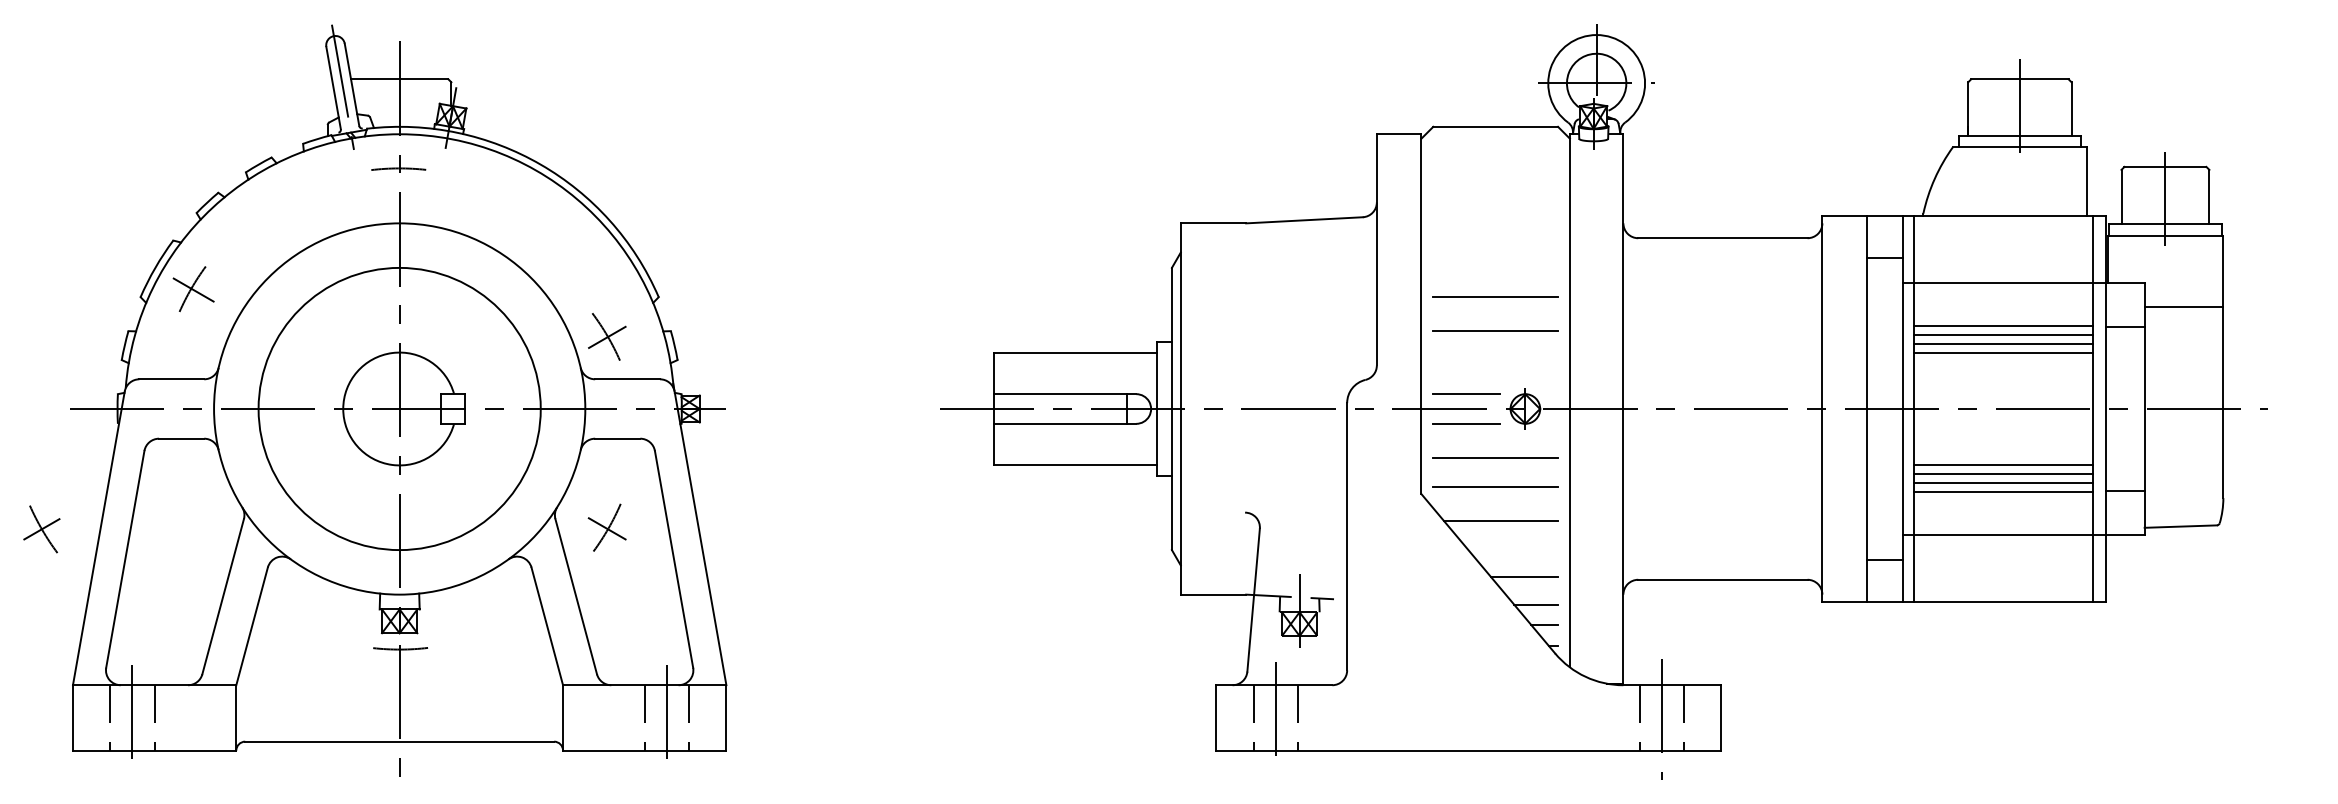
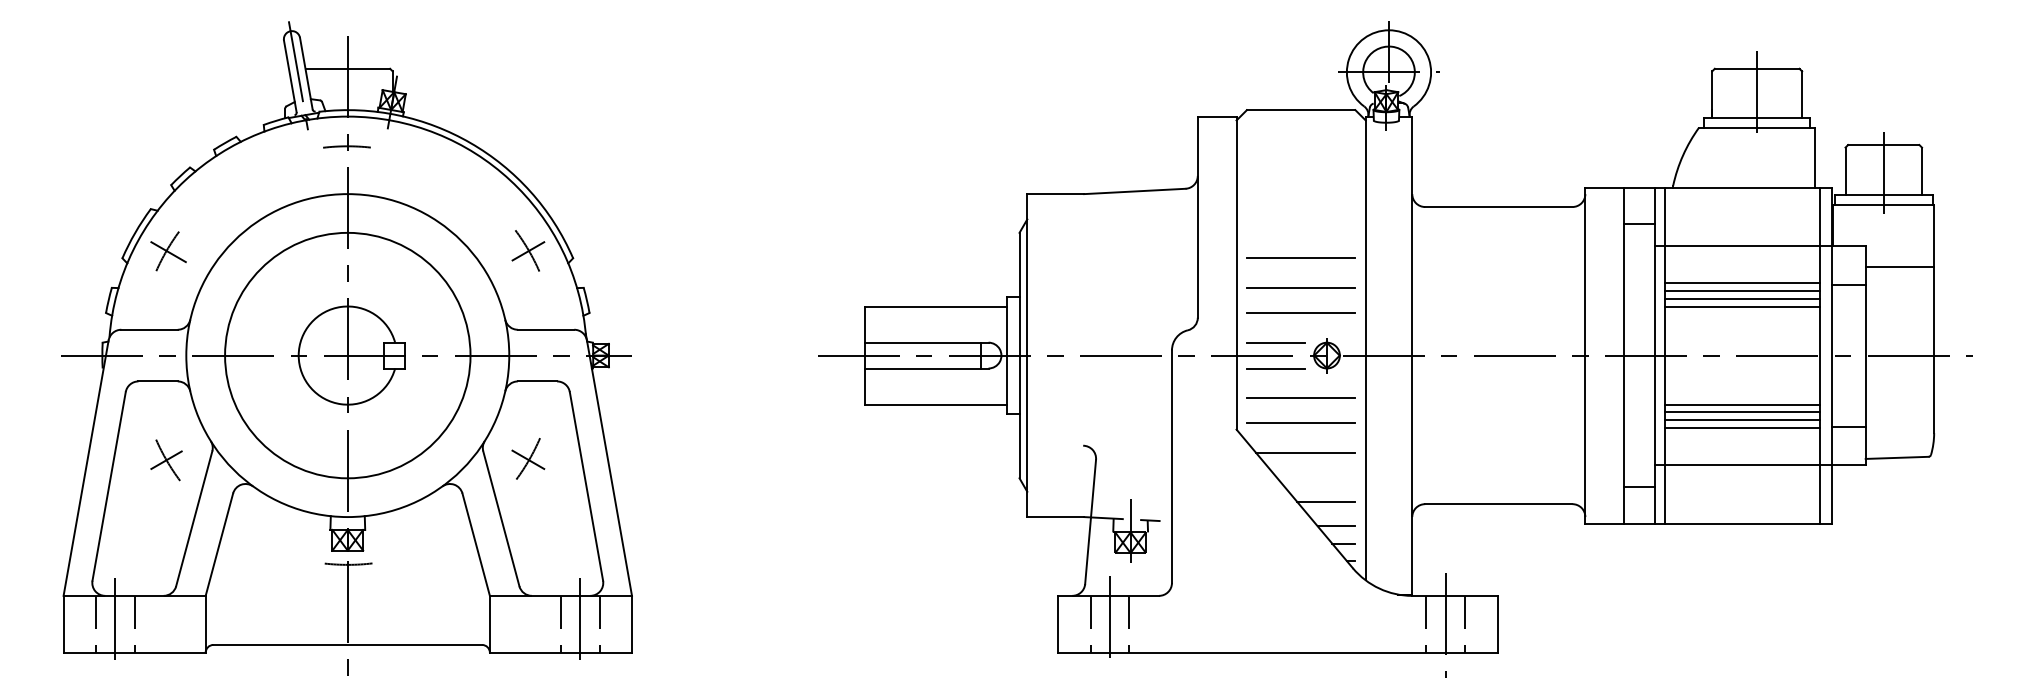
part: (607, 336) -> (528, 250), moved
line: (1494, 359) -> (1300, 312), added
part: (41, 529) -> (166, 460), moved

